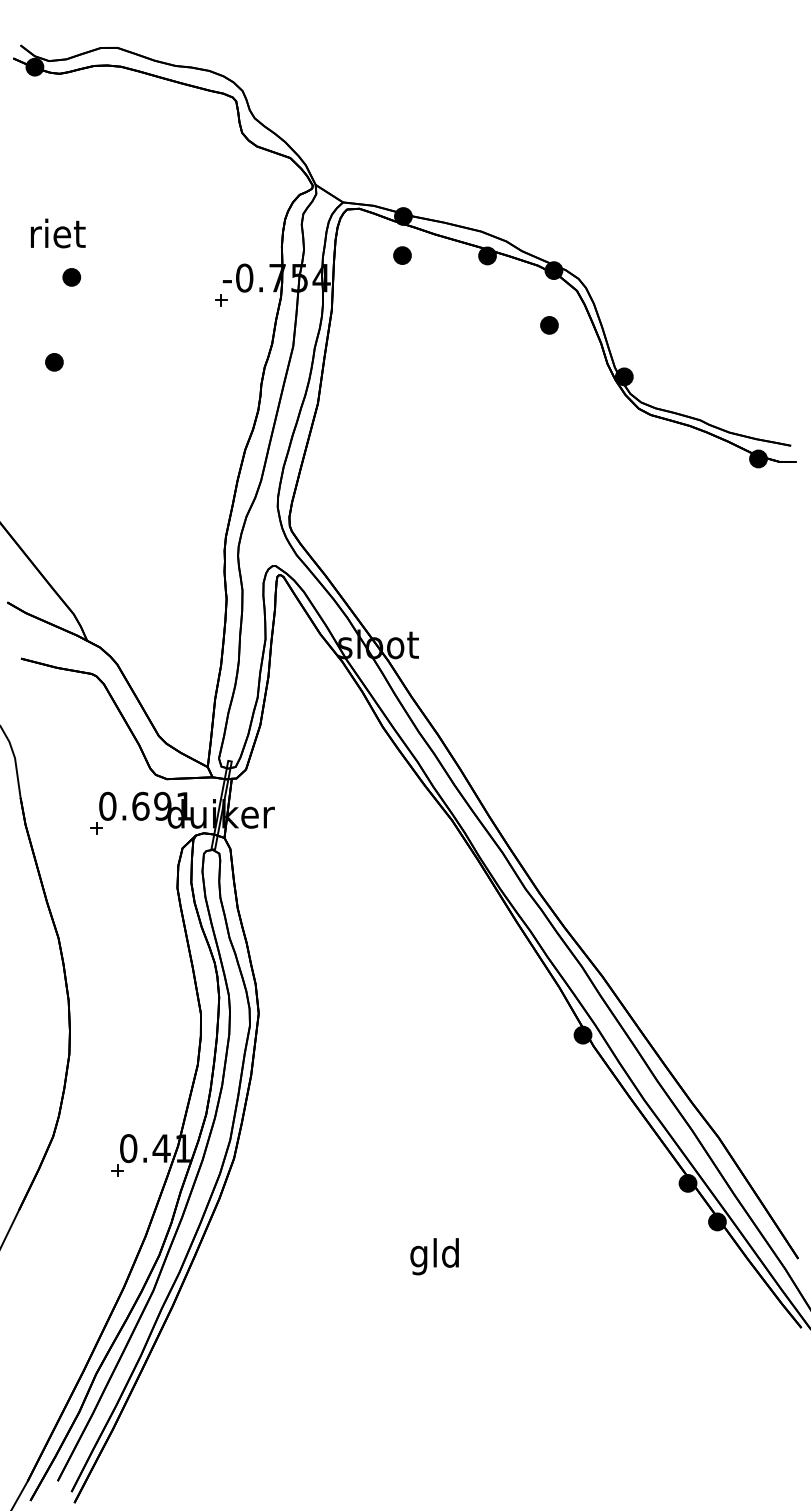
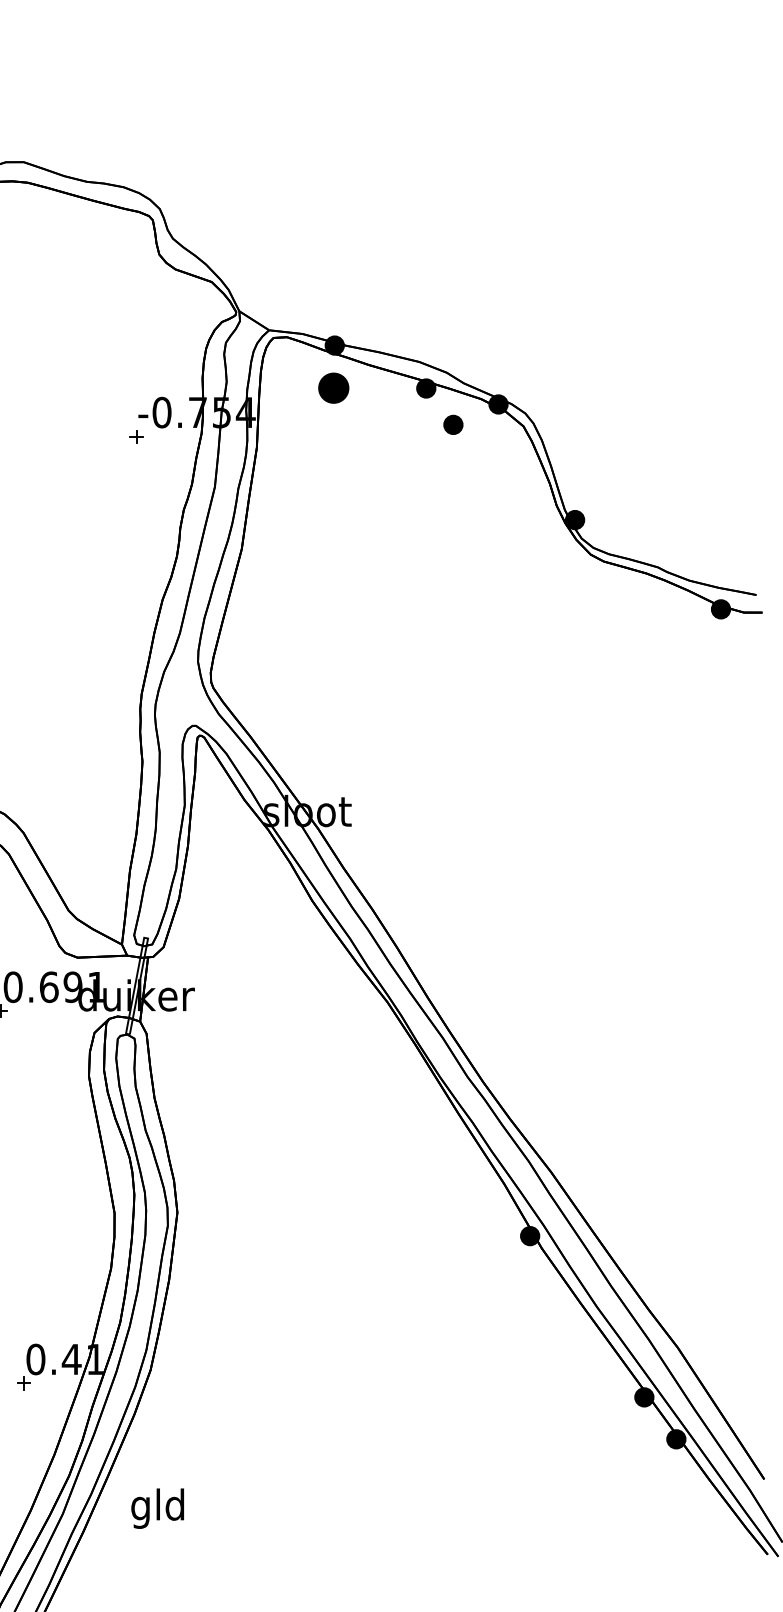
part: (402, 255) -> (333, 388), size x1.6
part: (549, 325) -> (453, 425), moved
text: (434, 1256) -> (157, 1508), moved

